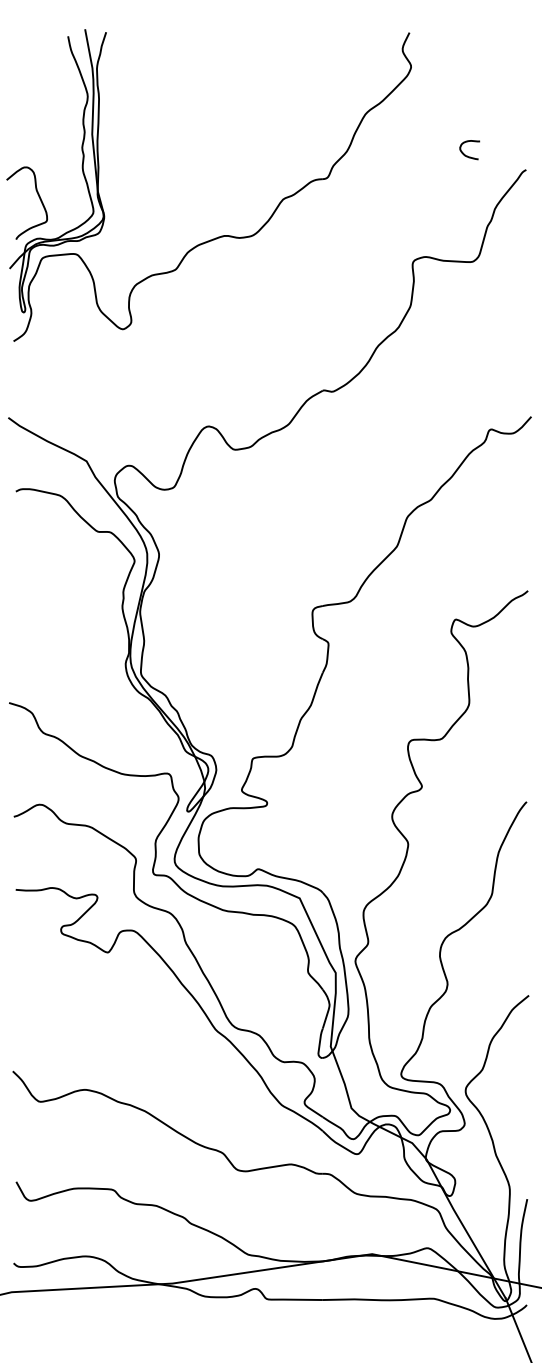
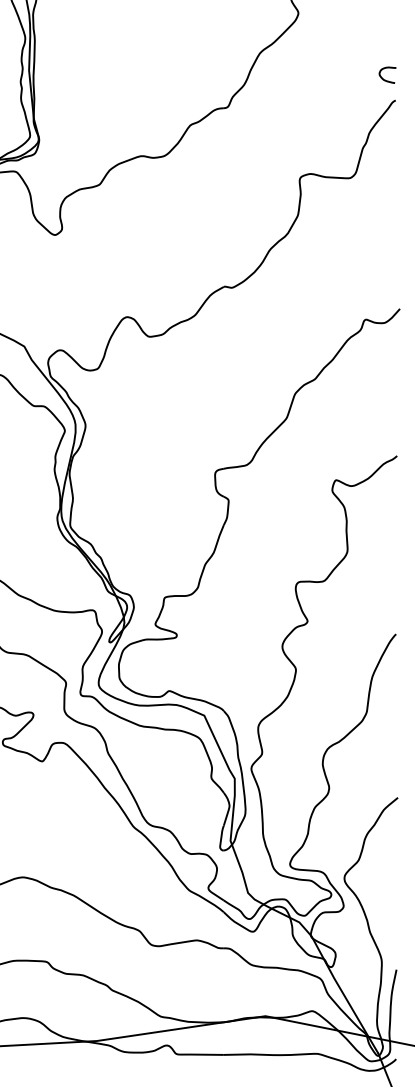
curve: (467, 155) -> (385, 79), moved

